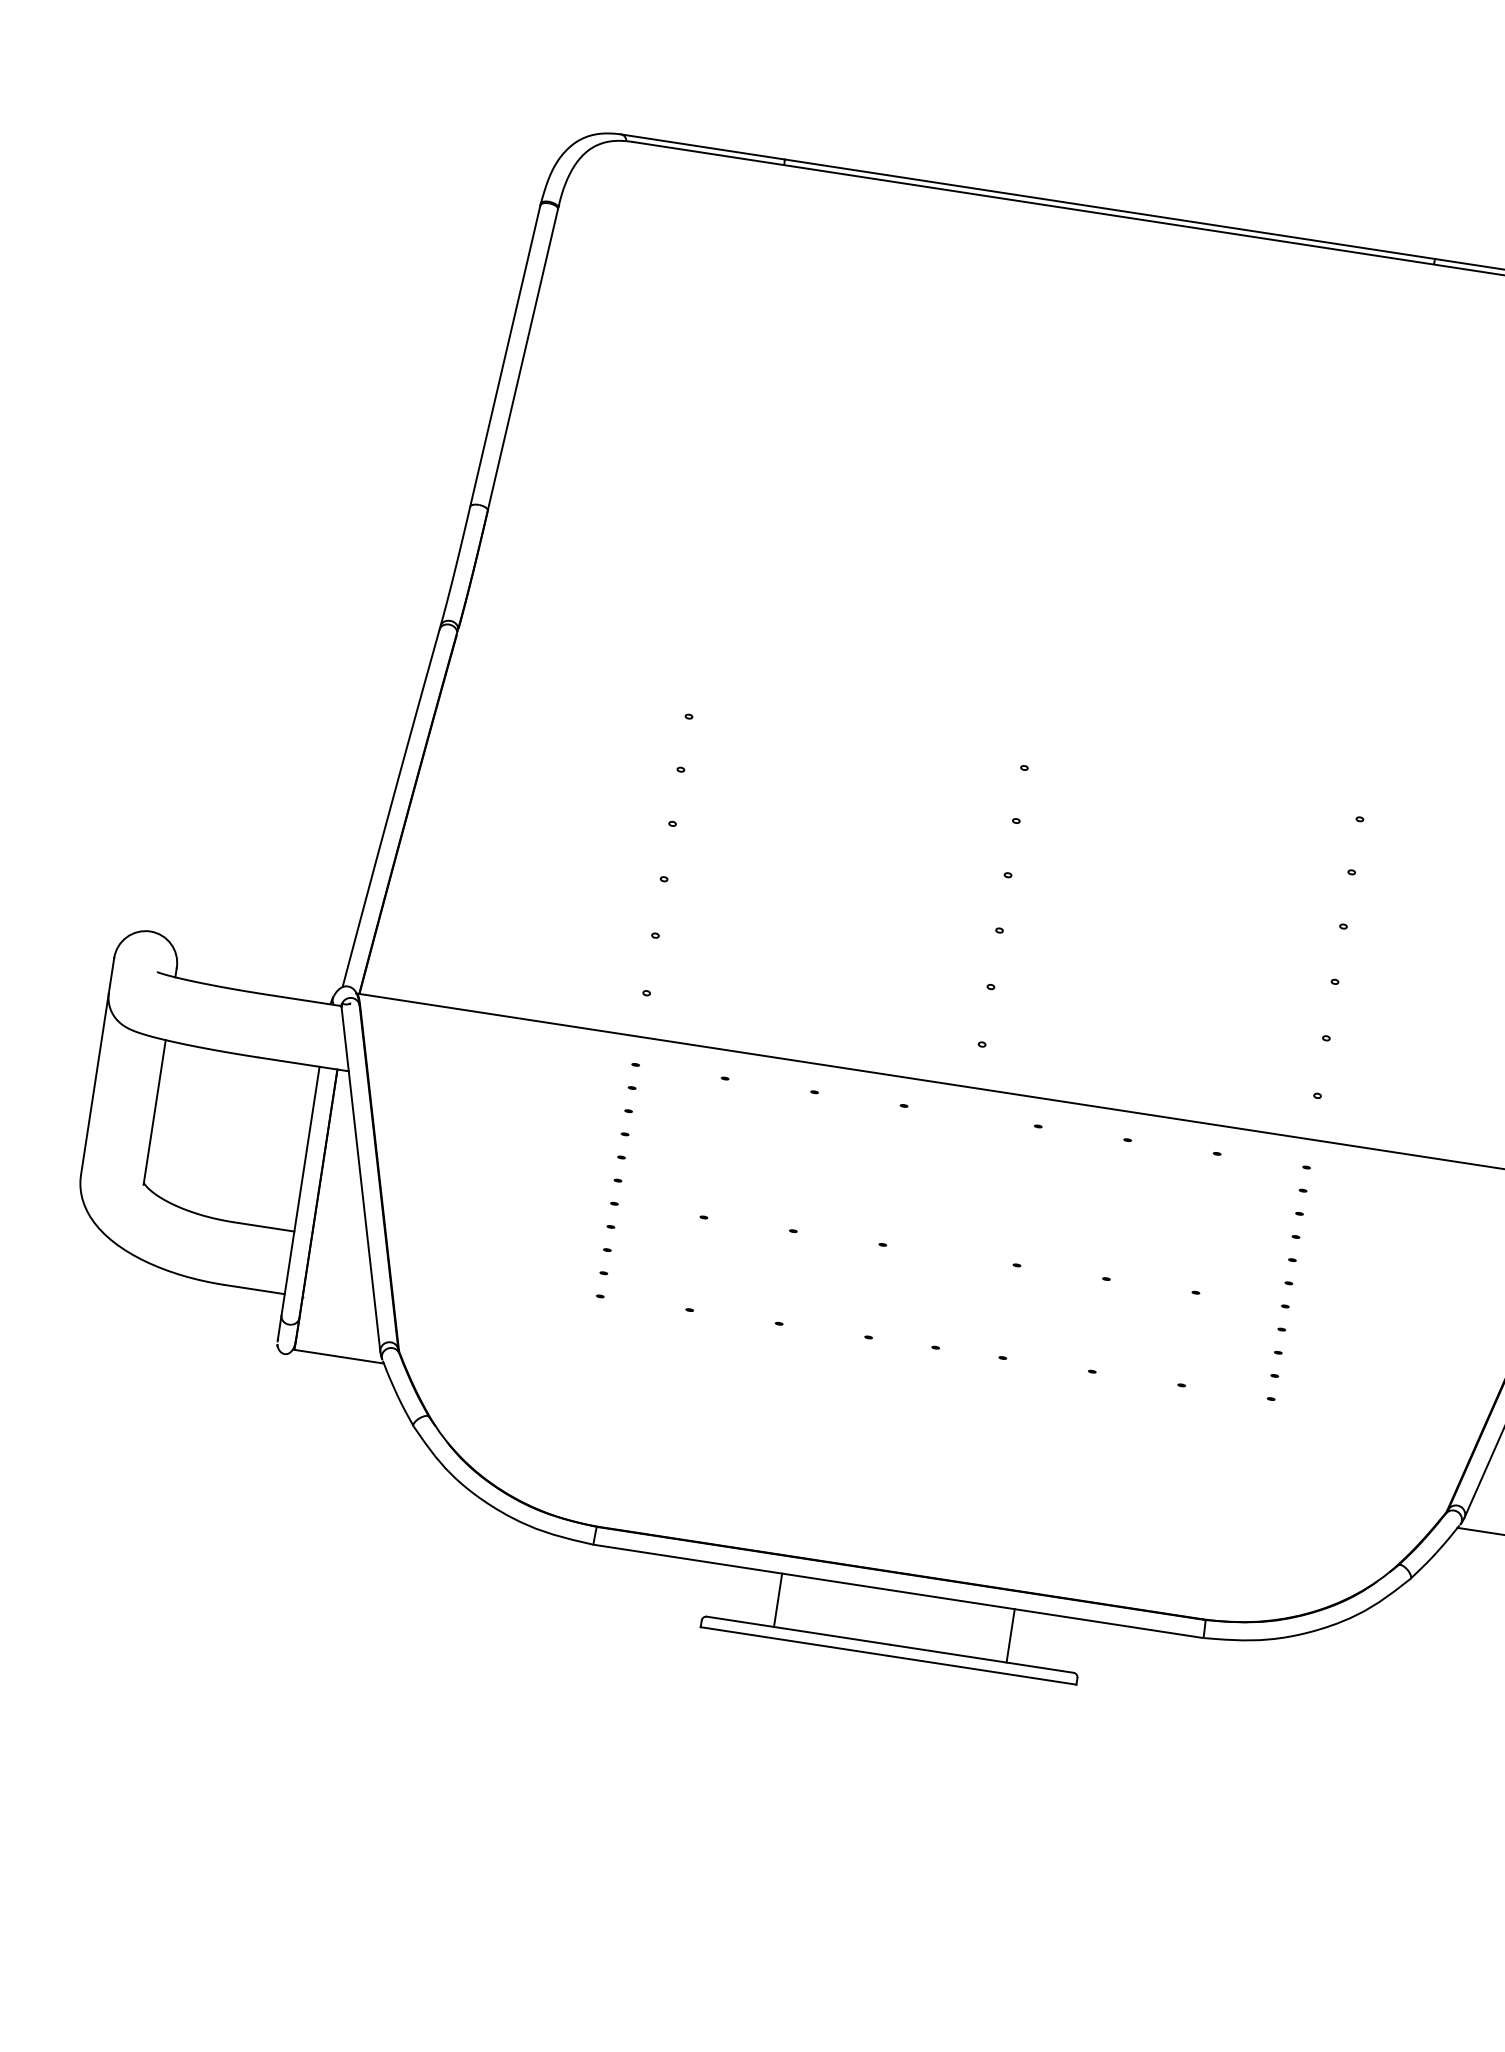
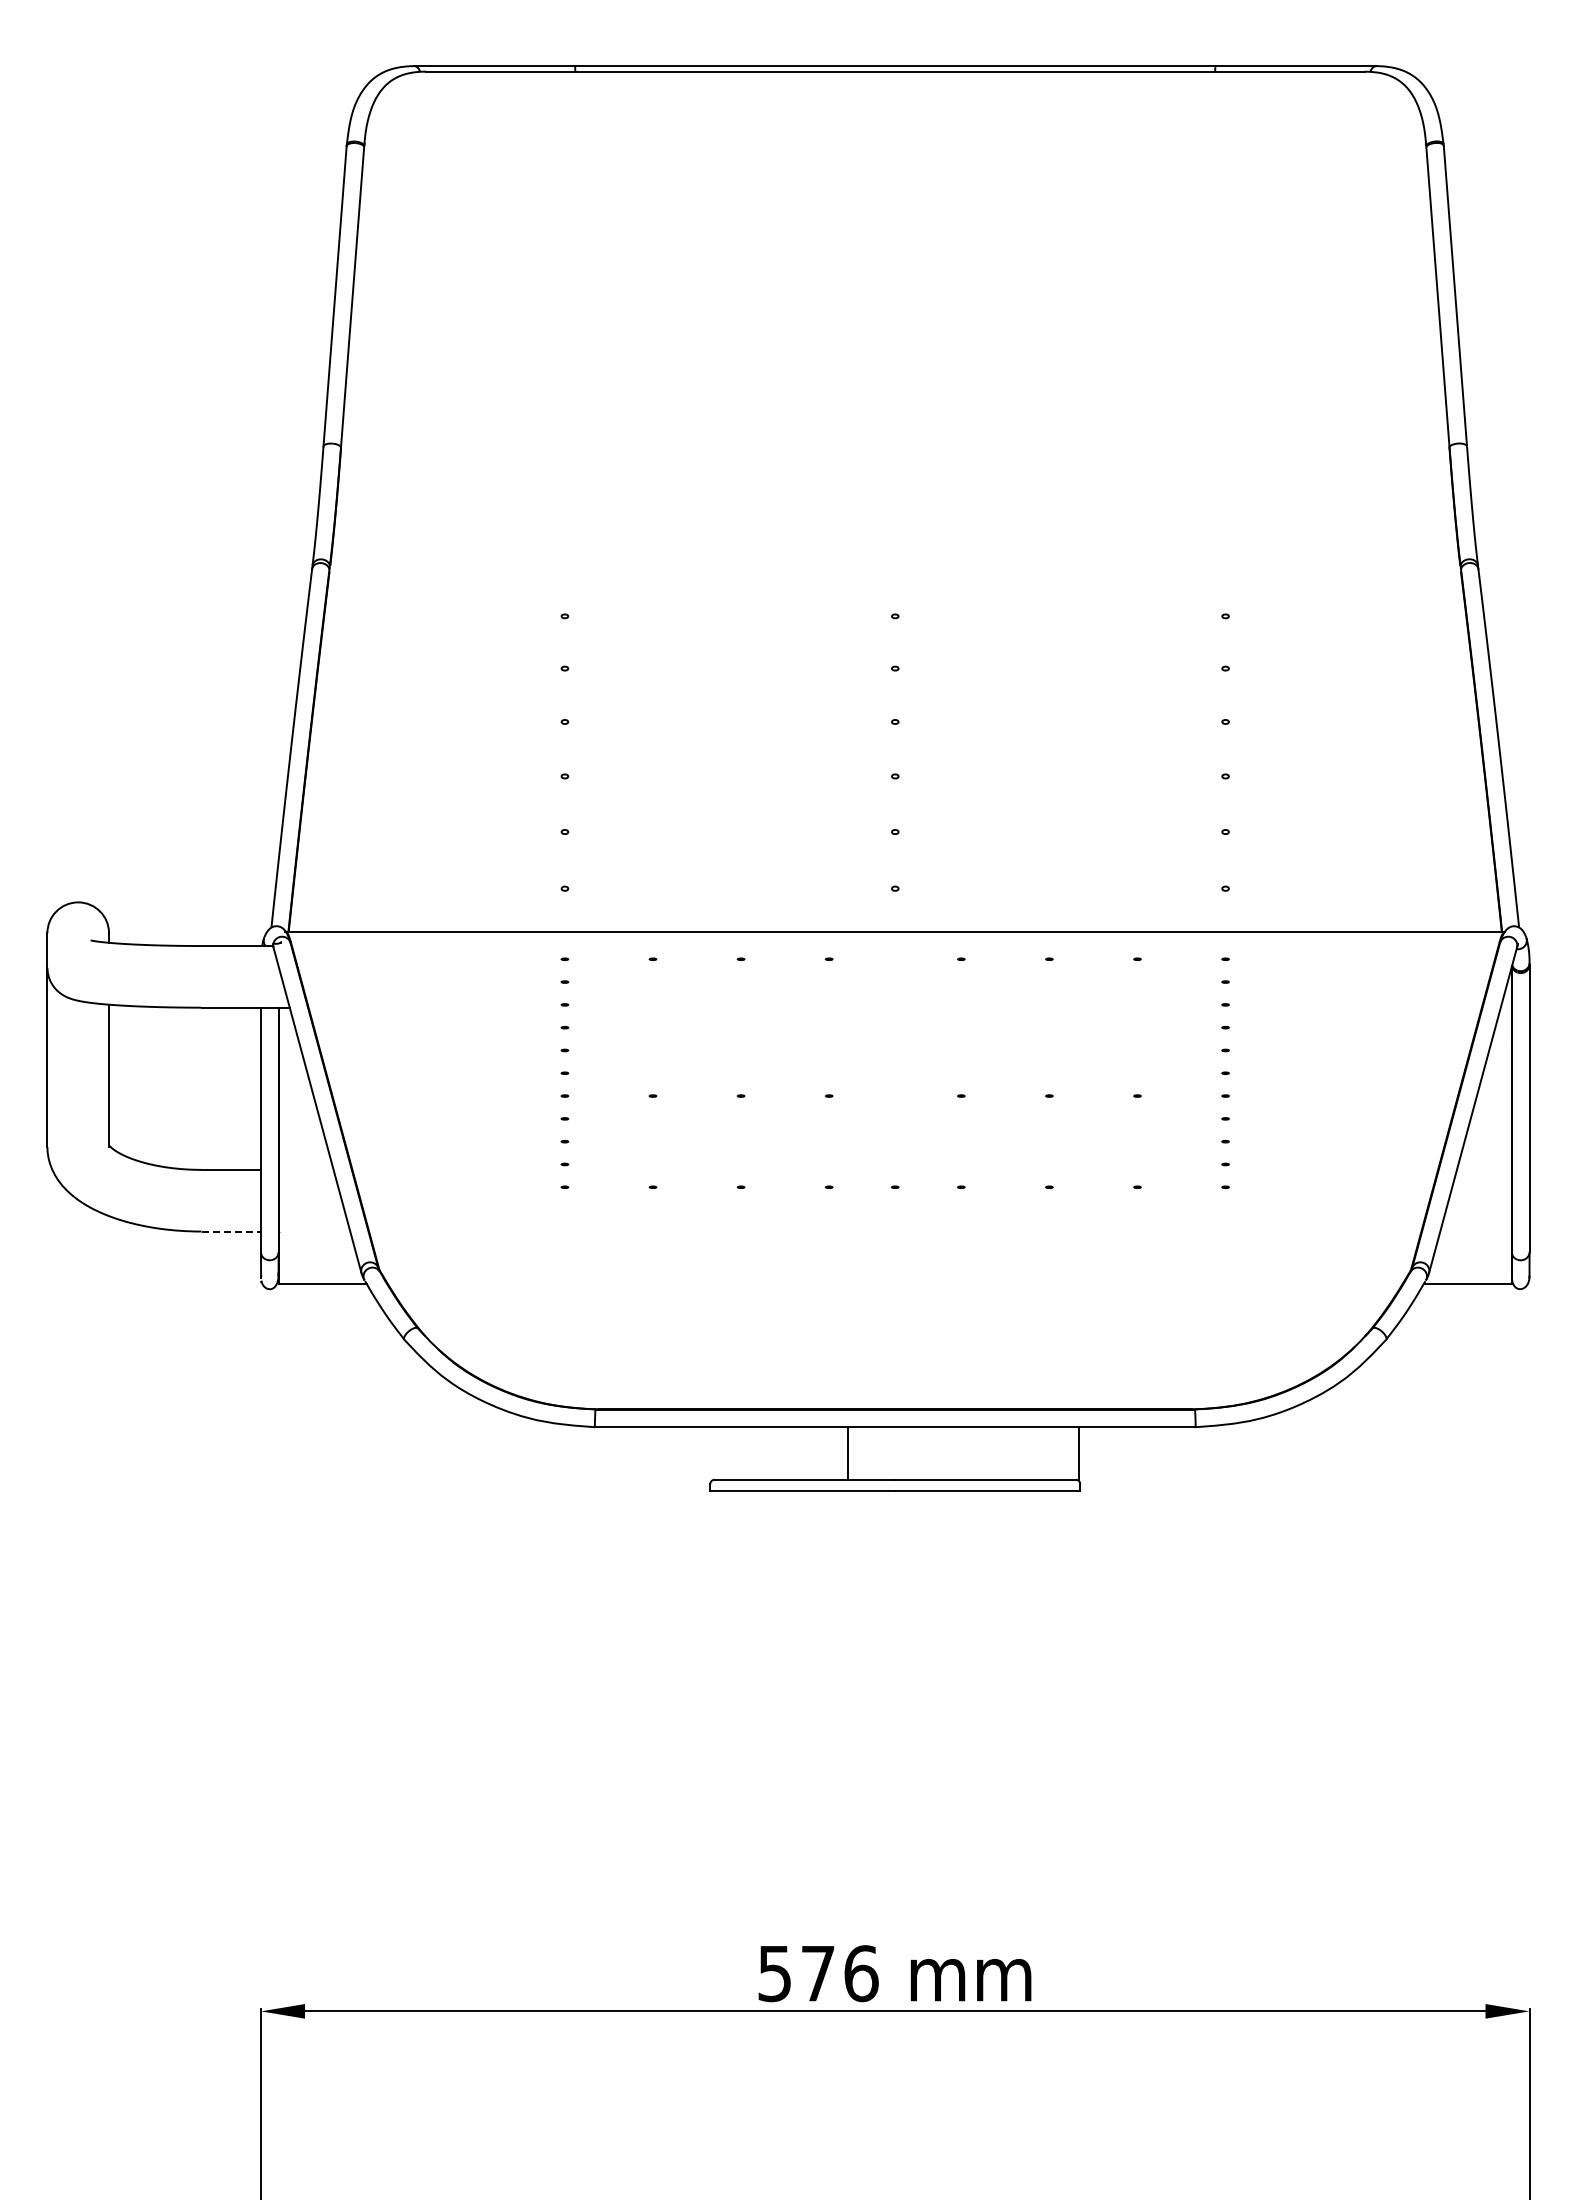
line: (254, 1289) -> (231, 1231), solid -> dashed
line: (777, 1600) -> (847, 1453), moved
line: (1010, 1635) -> (1078, 1453), moved

